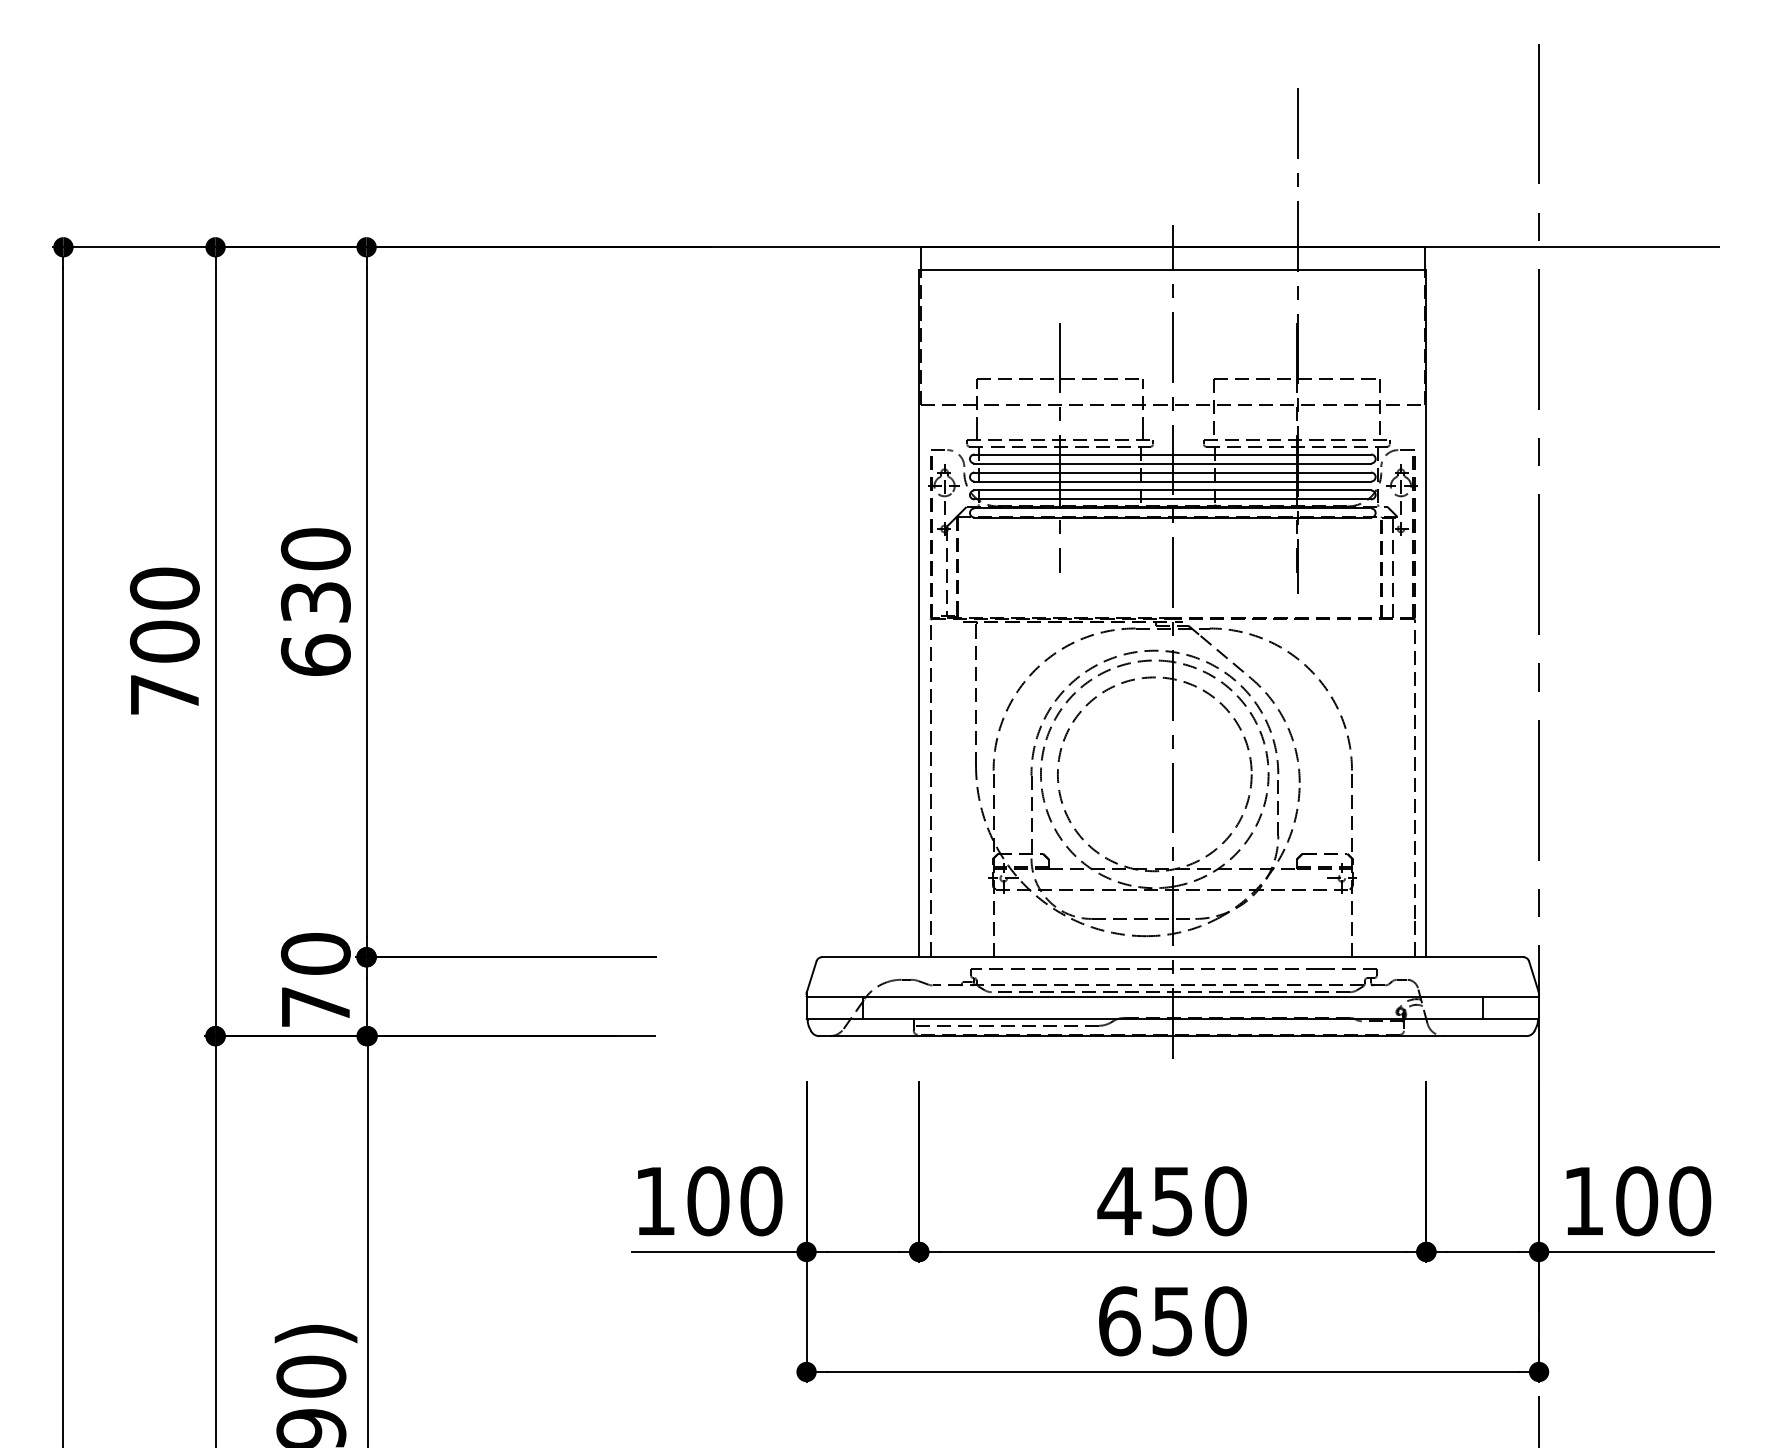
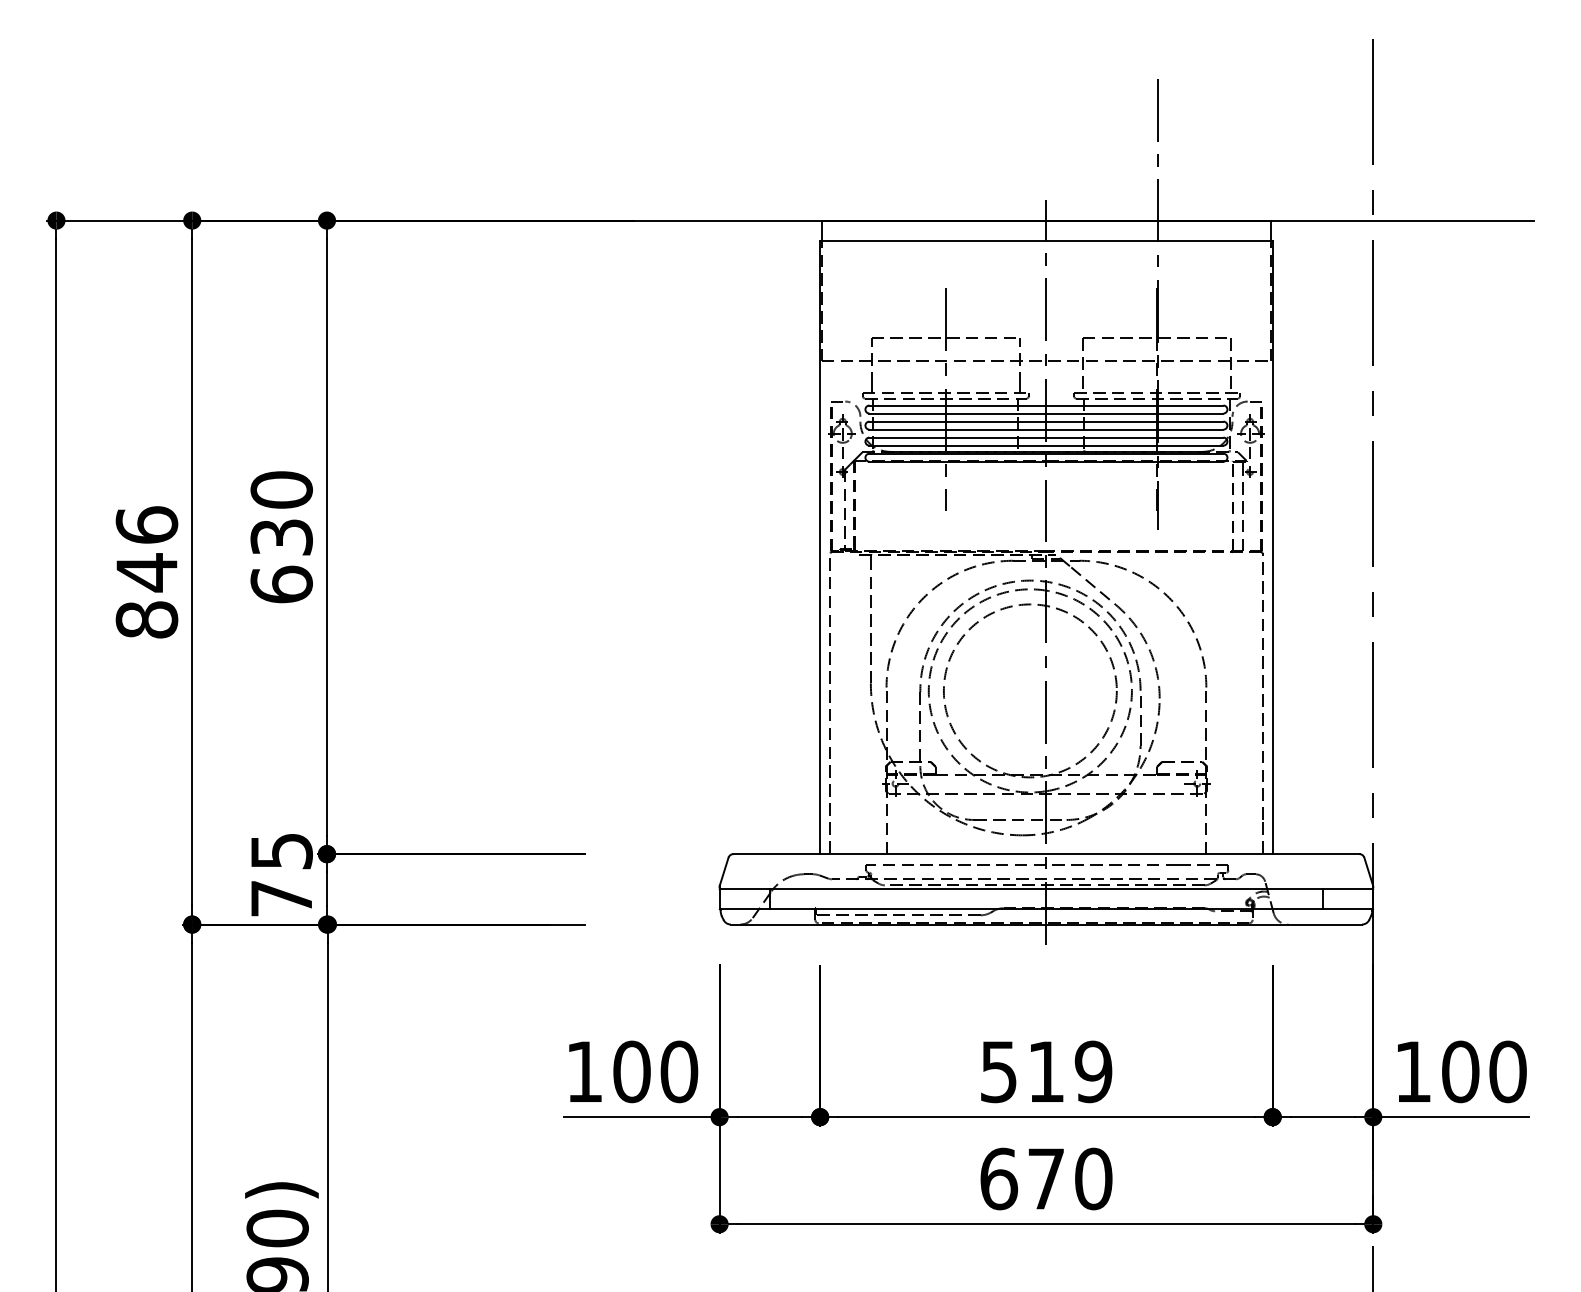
text: (164, 641) -> (146, 572), 700 -> 846
text: (315, 953) -> (281, 850), 70 -> 75
text: (1171, 1200) -> (1045, 1071), 450 -> 519
text: (1171, 1321) -> (1045, 1179), 650 -> 670

